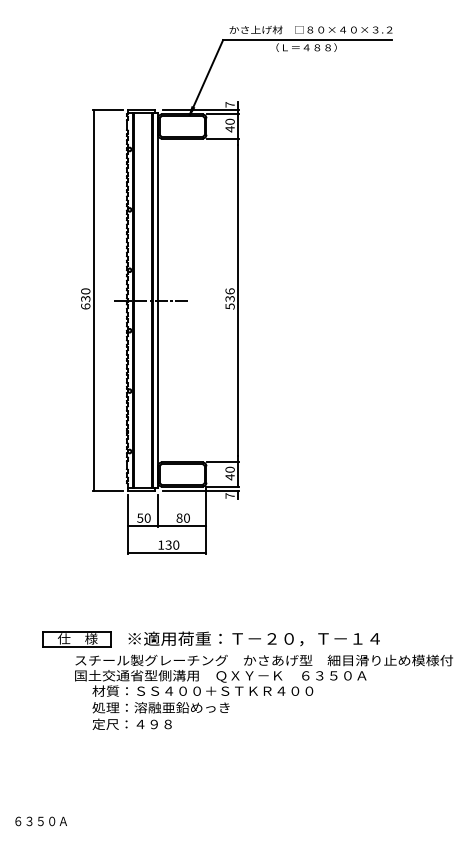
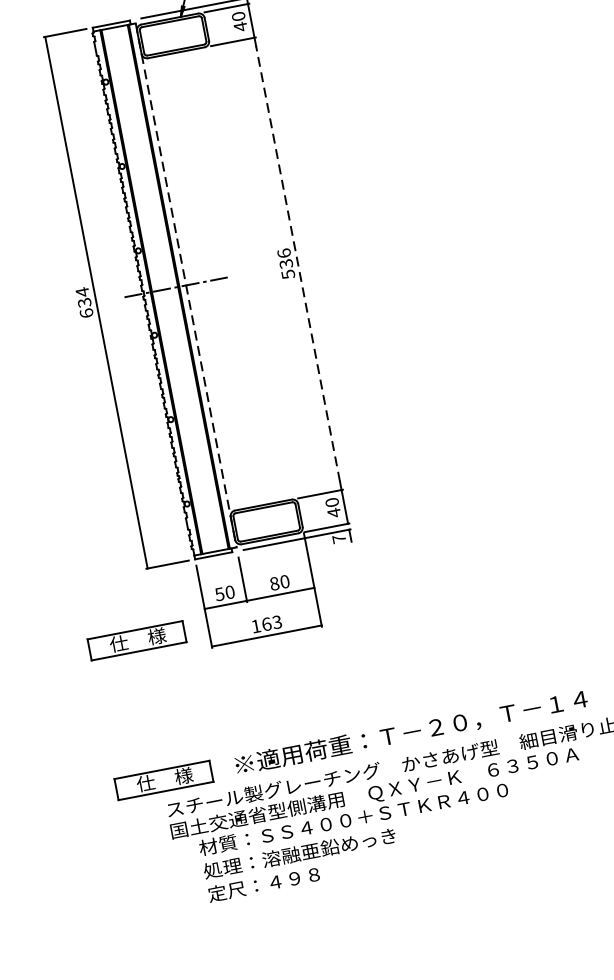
text: (85, 291) -> (82, 292), 630 -> 634
line: (158, 300) -> (186, 285), solid -> dashed
line: (238, 300) -> (298, 263), solid -> dashed
part: (76, 539) -> (136, 641), added
text: (172, 544) -> (271, 622), 130 -> 163

